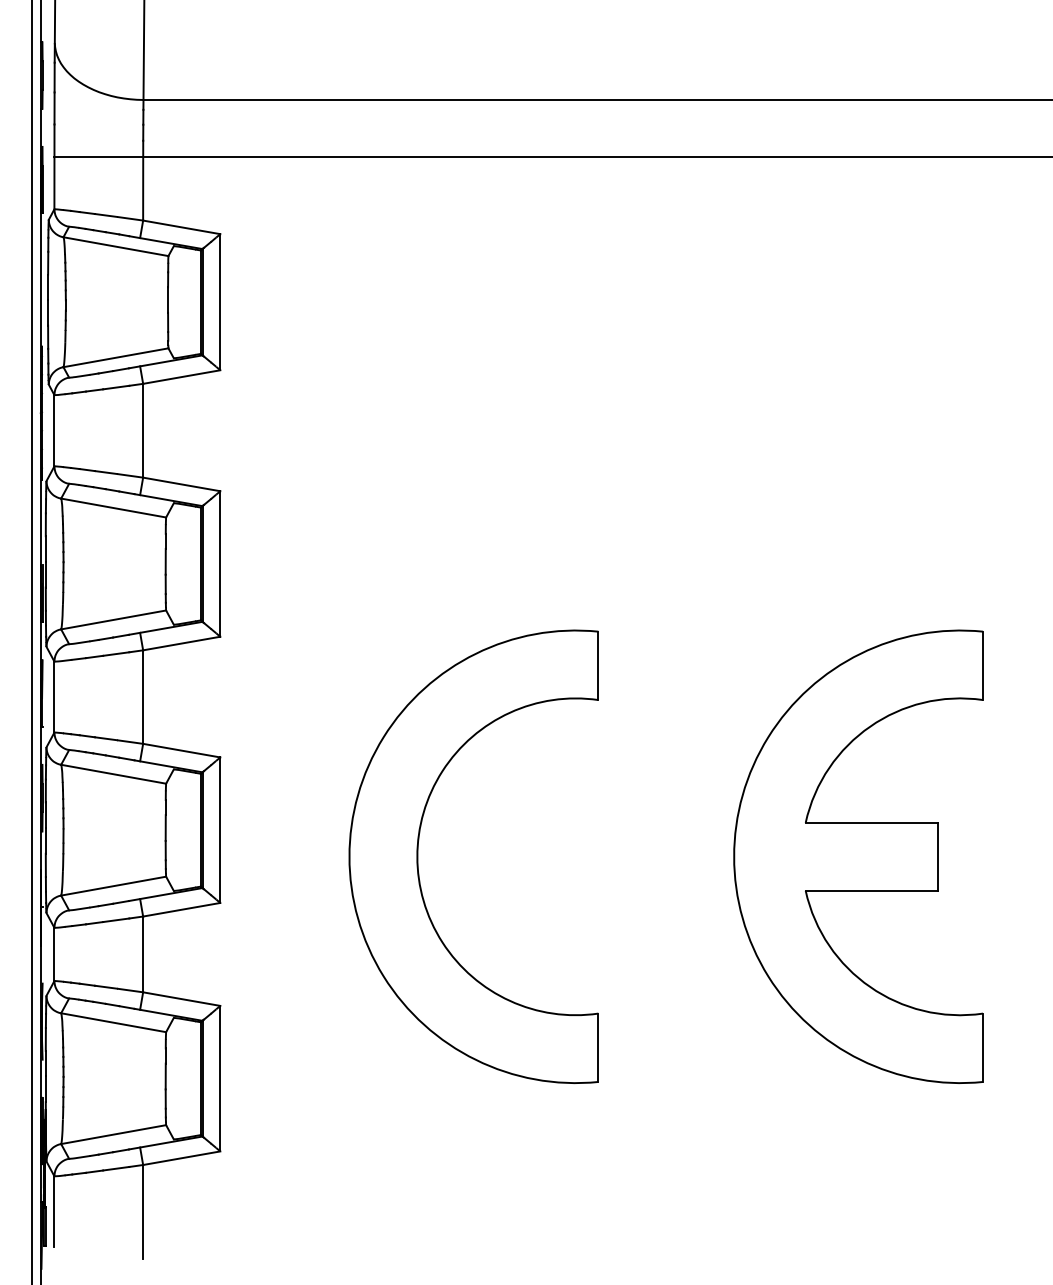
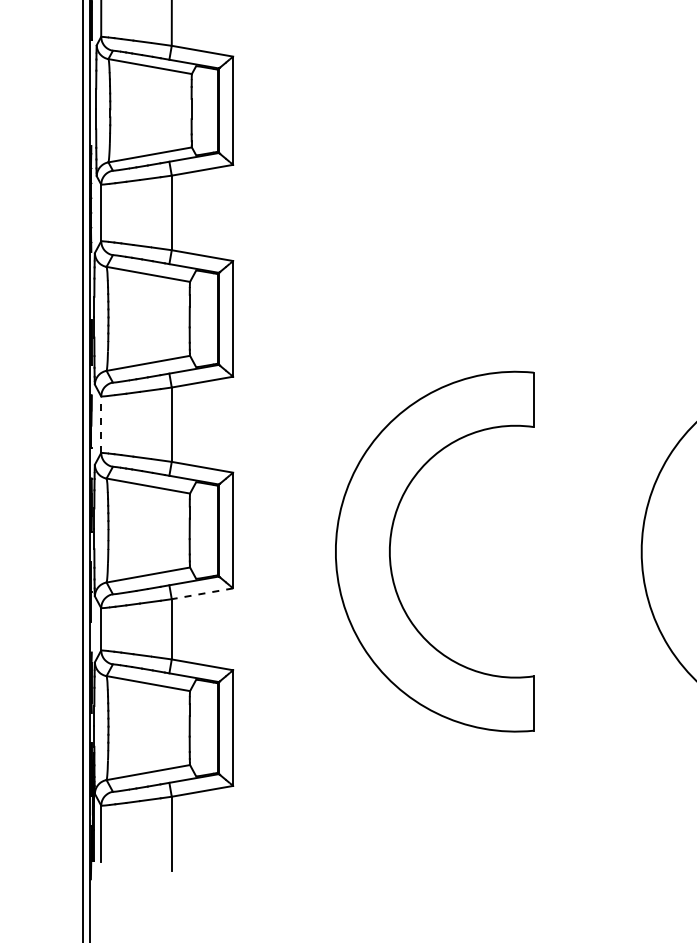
line: (54, 696) -> (101, 424), solid -> dashed
line: (181, 909) -> (202, 593), solid -> dashed

